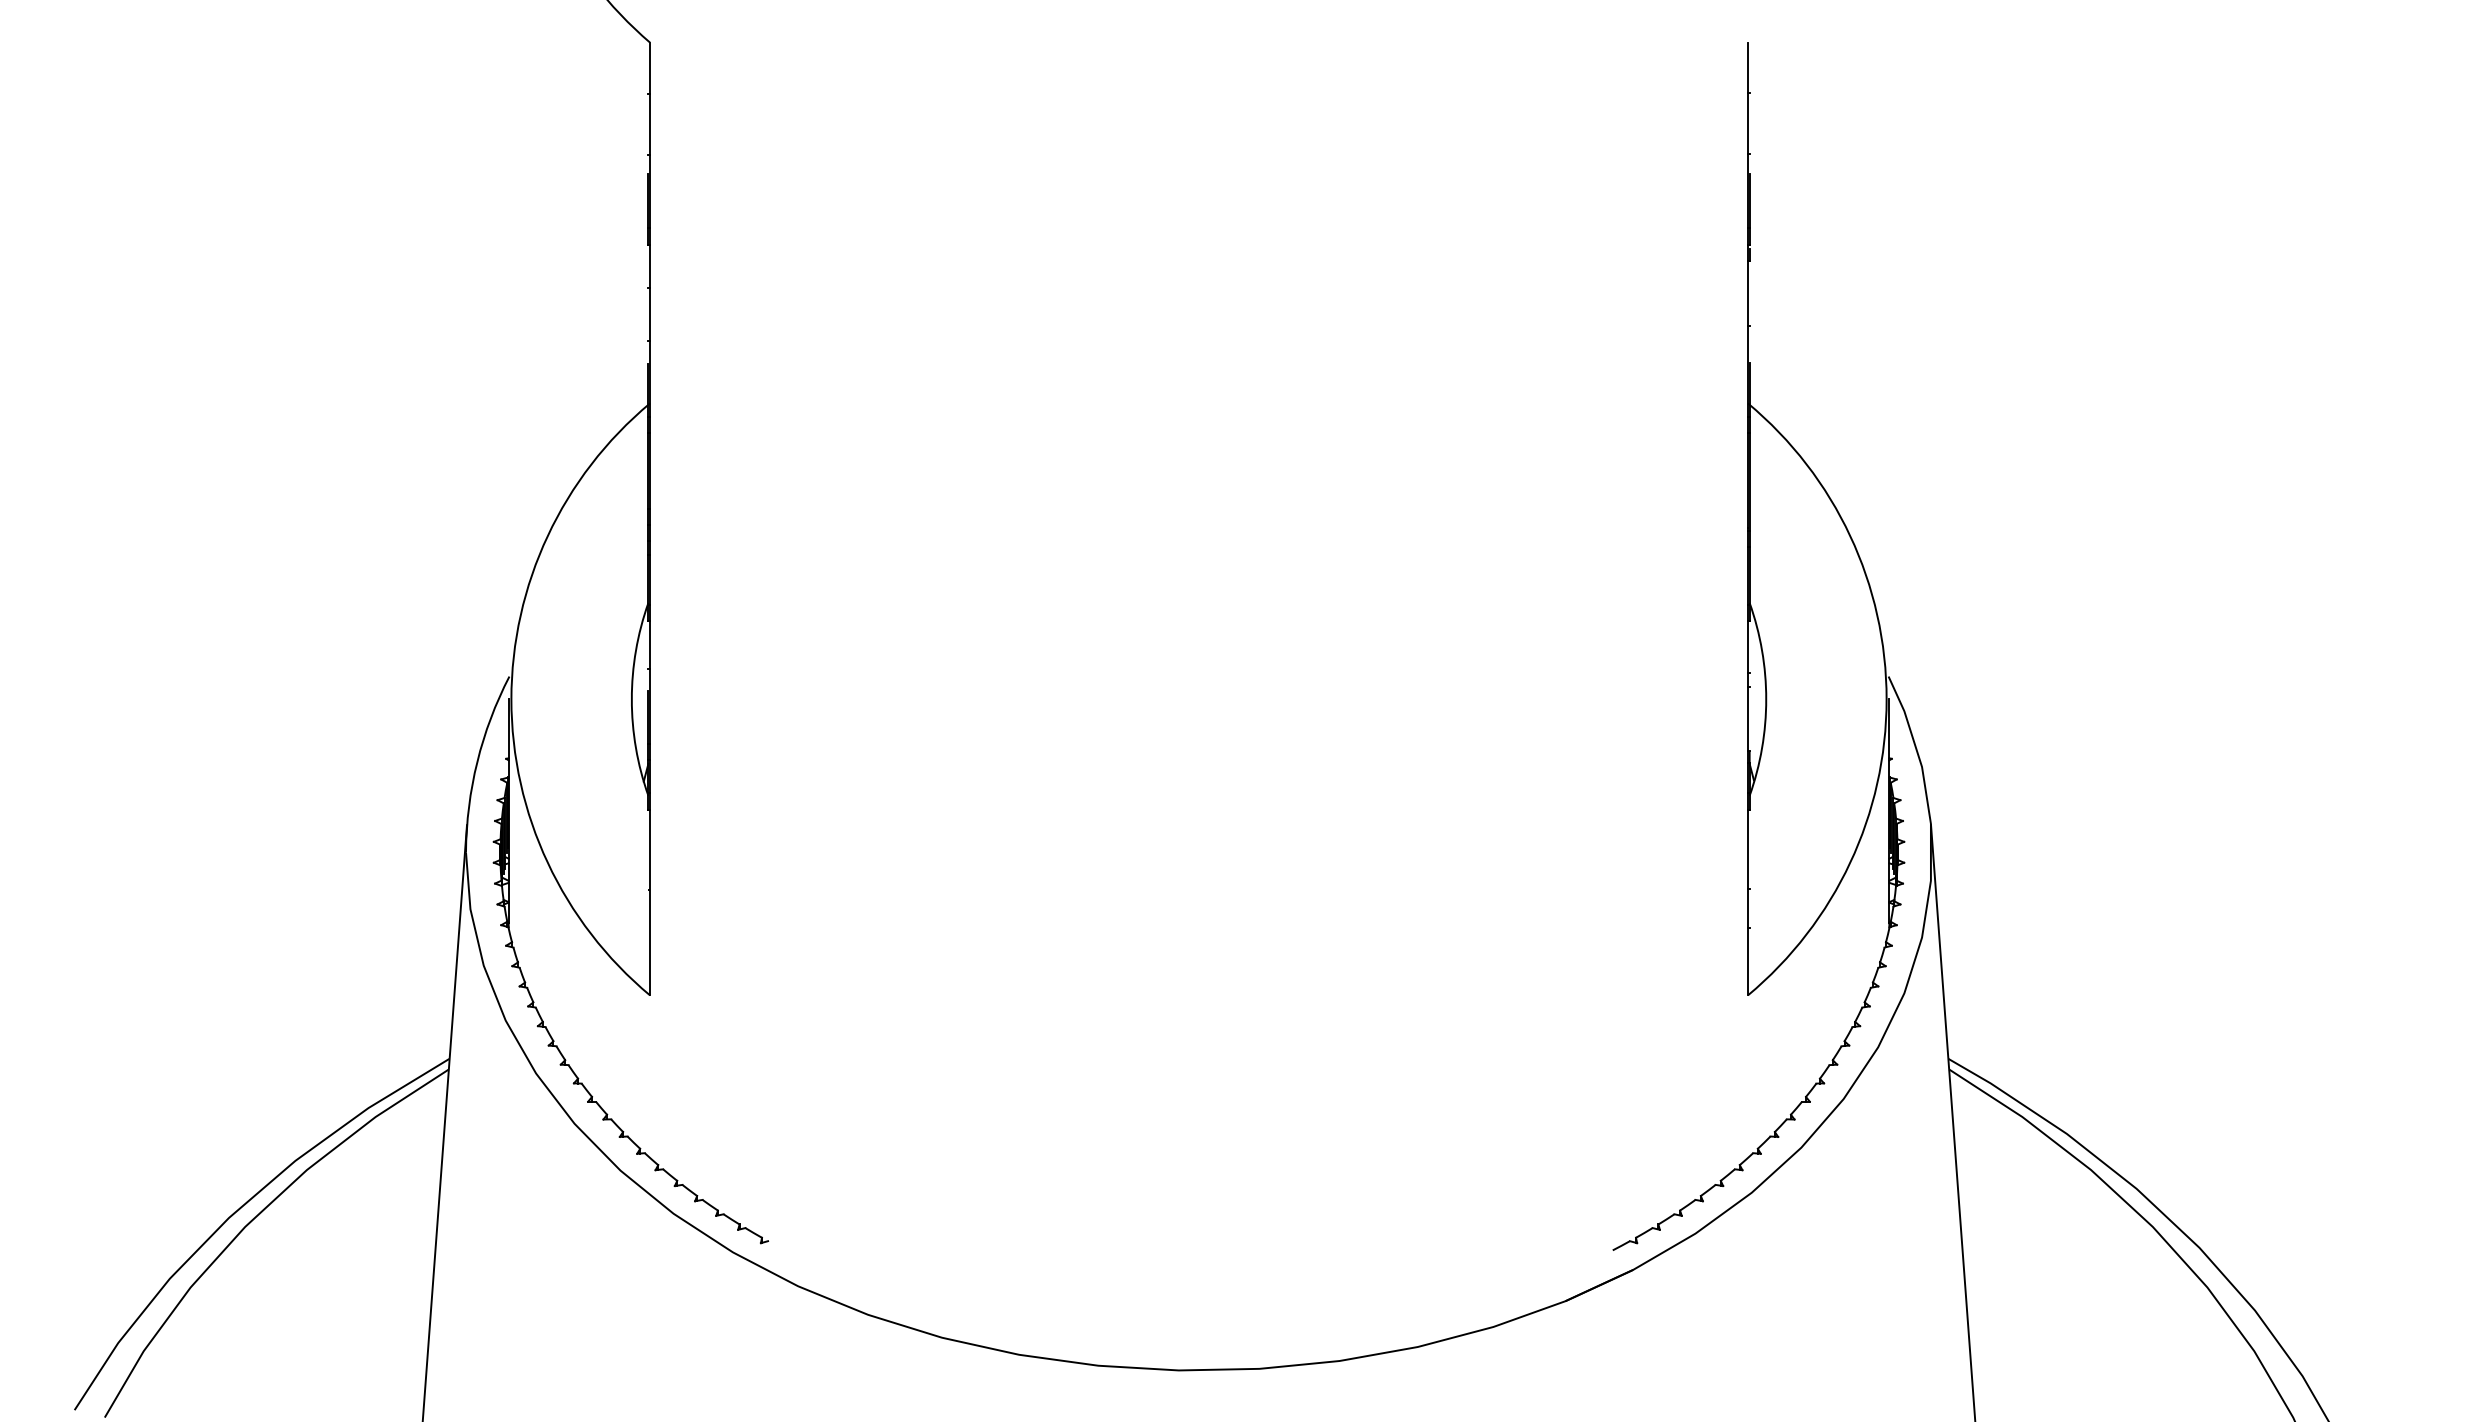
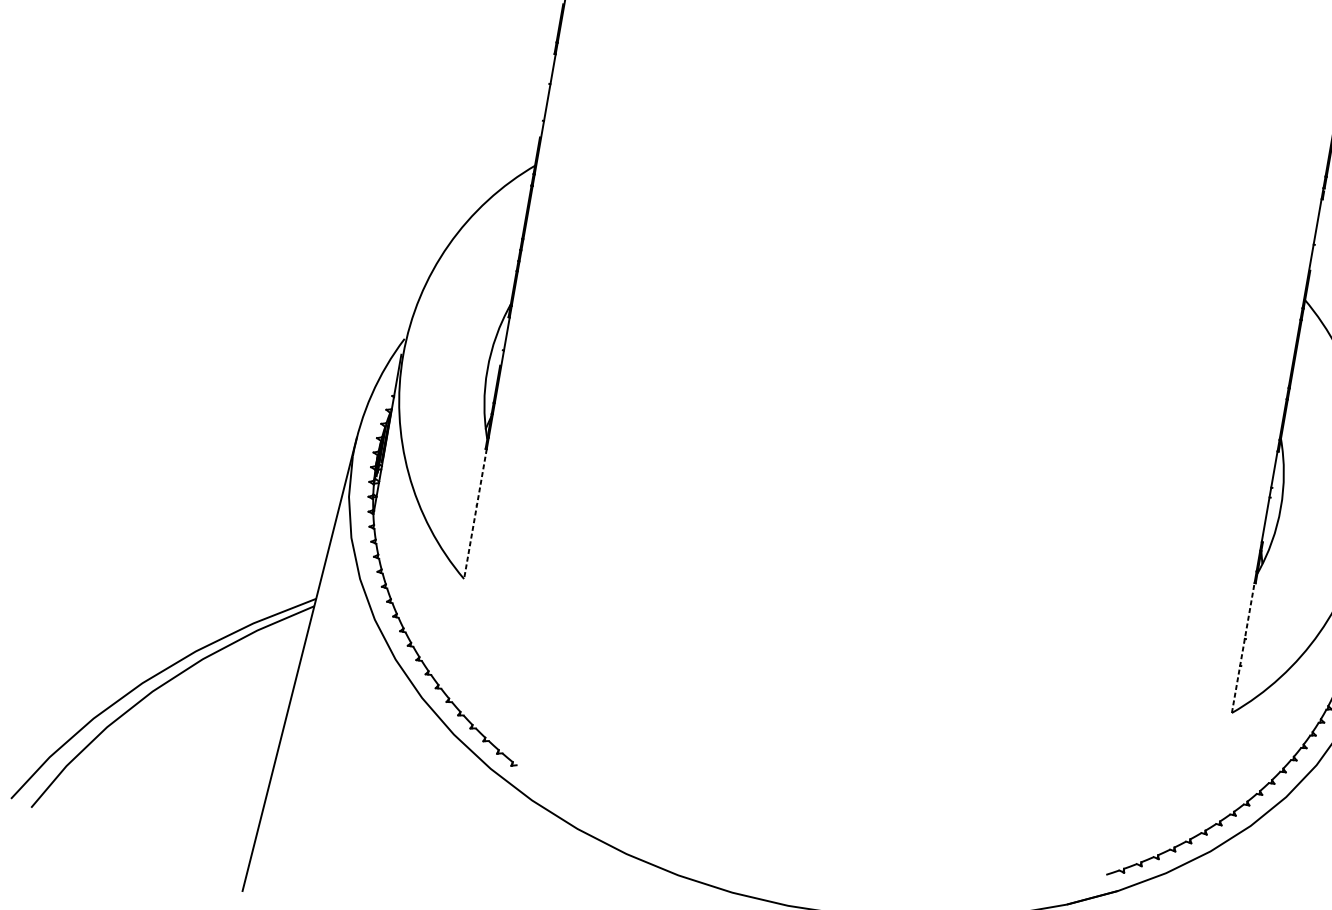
line: (650, 902) -> (475, 514), solid -> dashed
line: (1747, 902) -> (1242, 647), solid -> dashed

